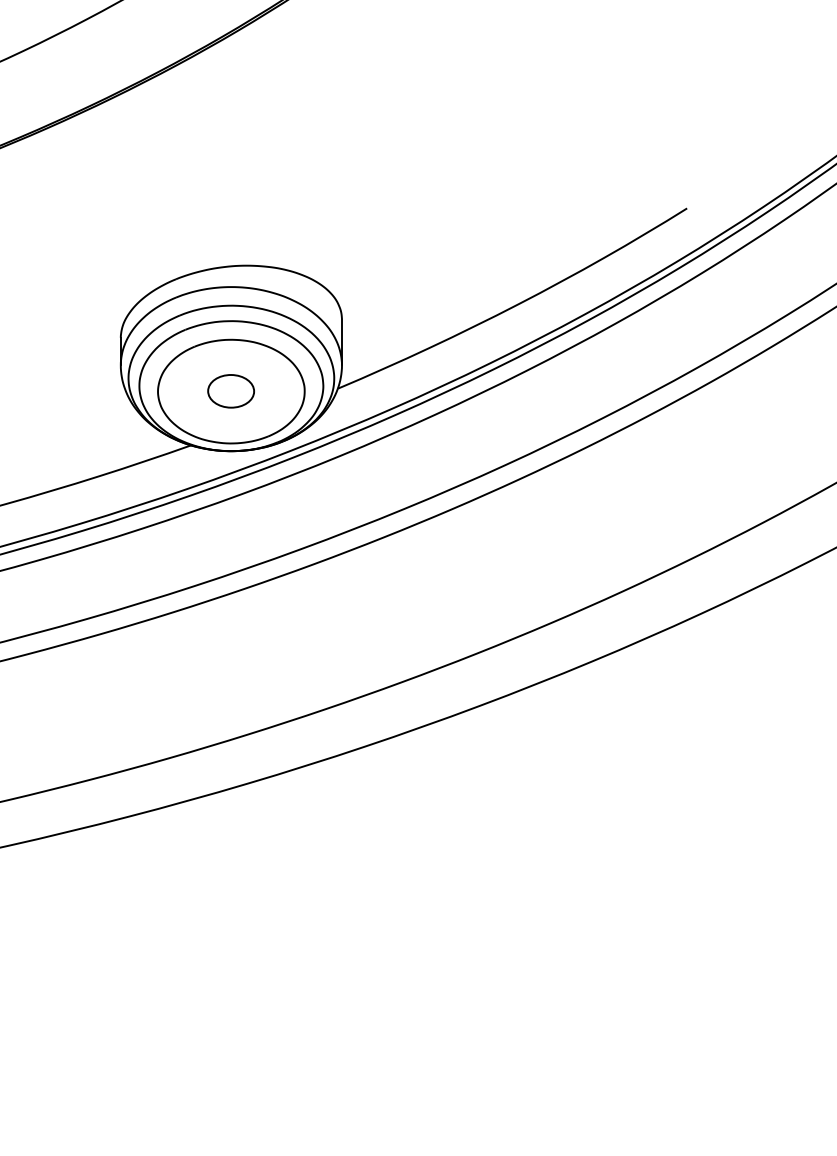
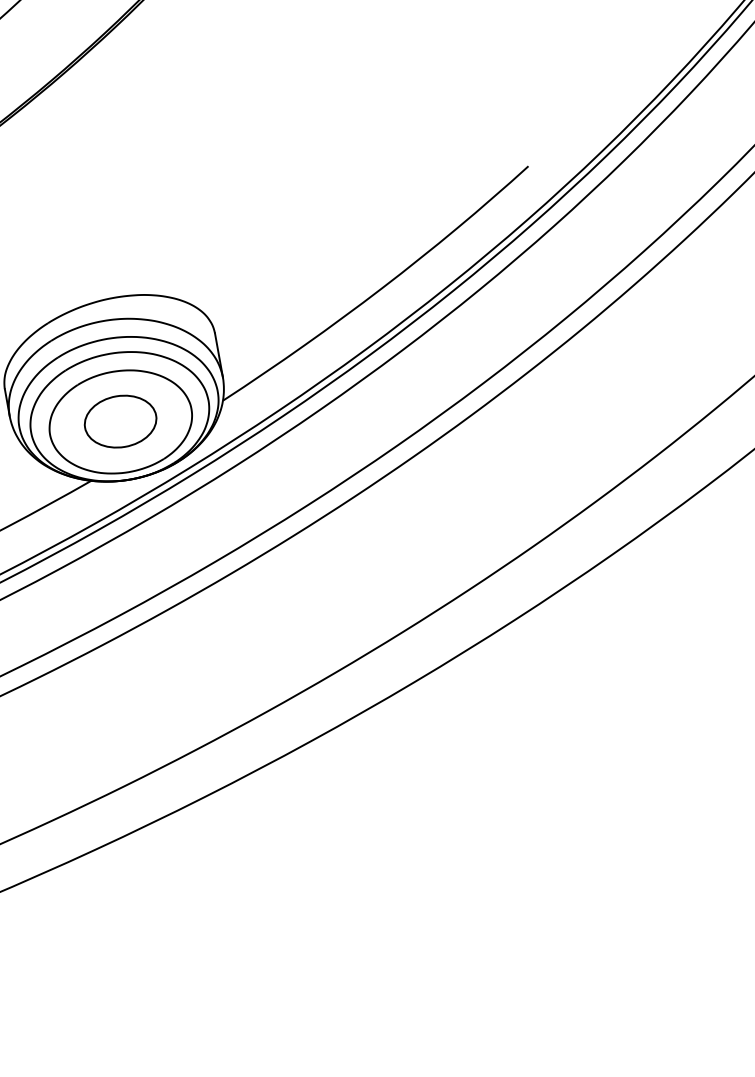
part: (230, 391) -> (119, 422), size x1.6

